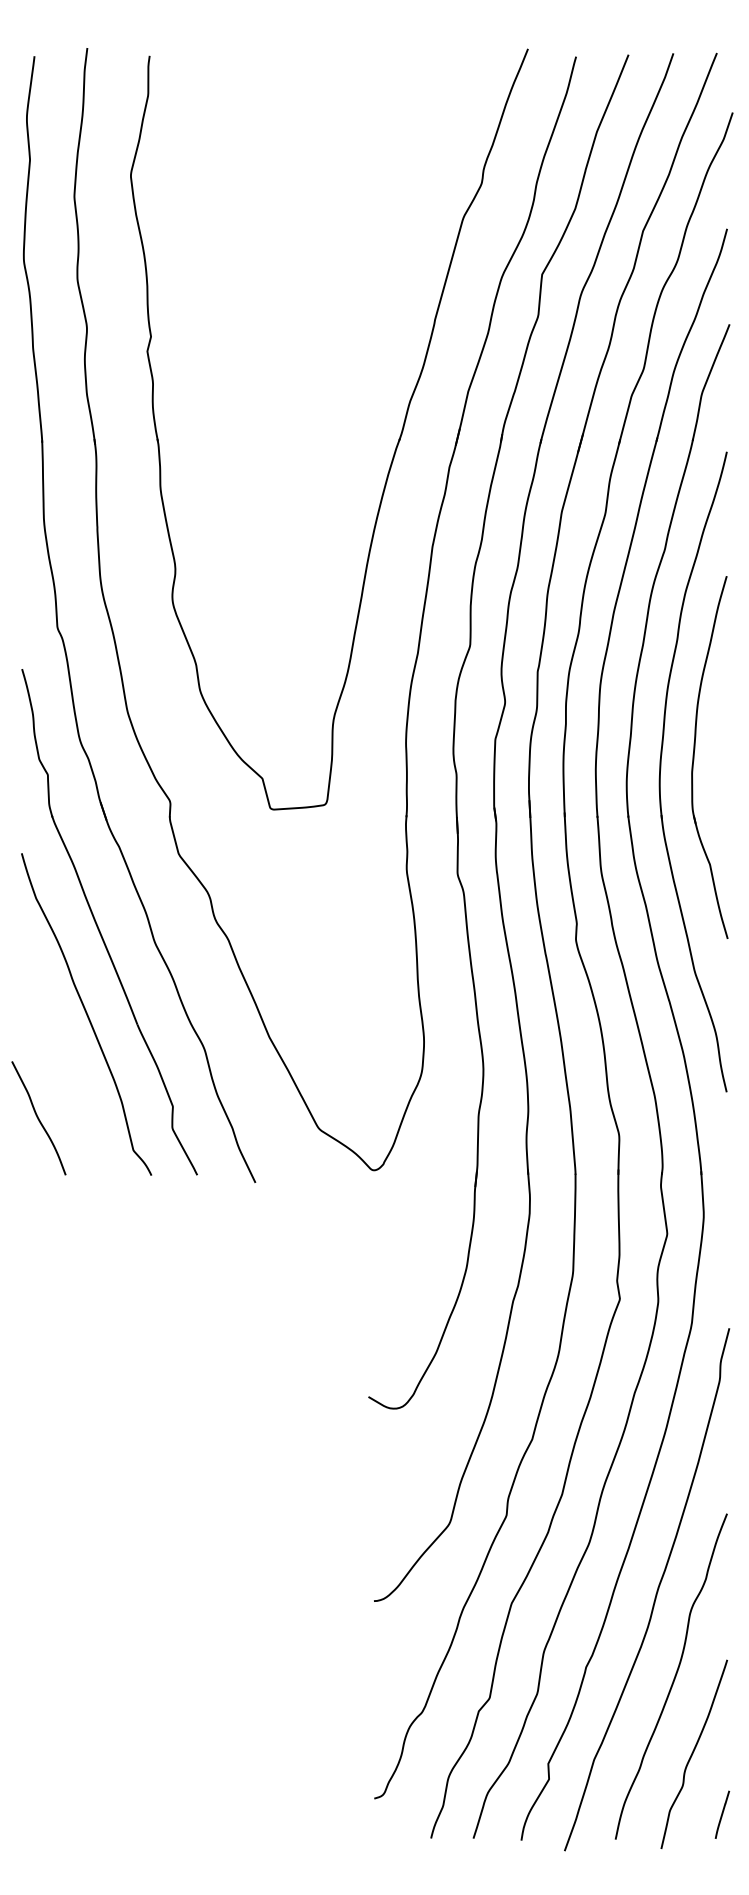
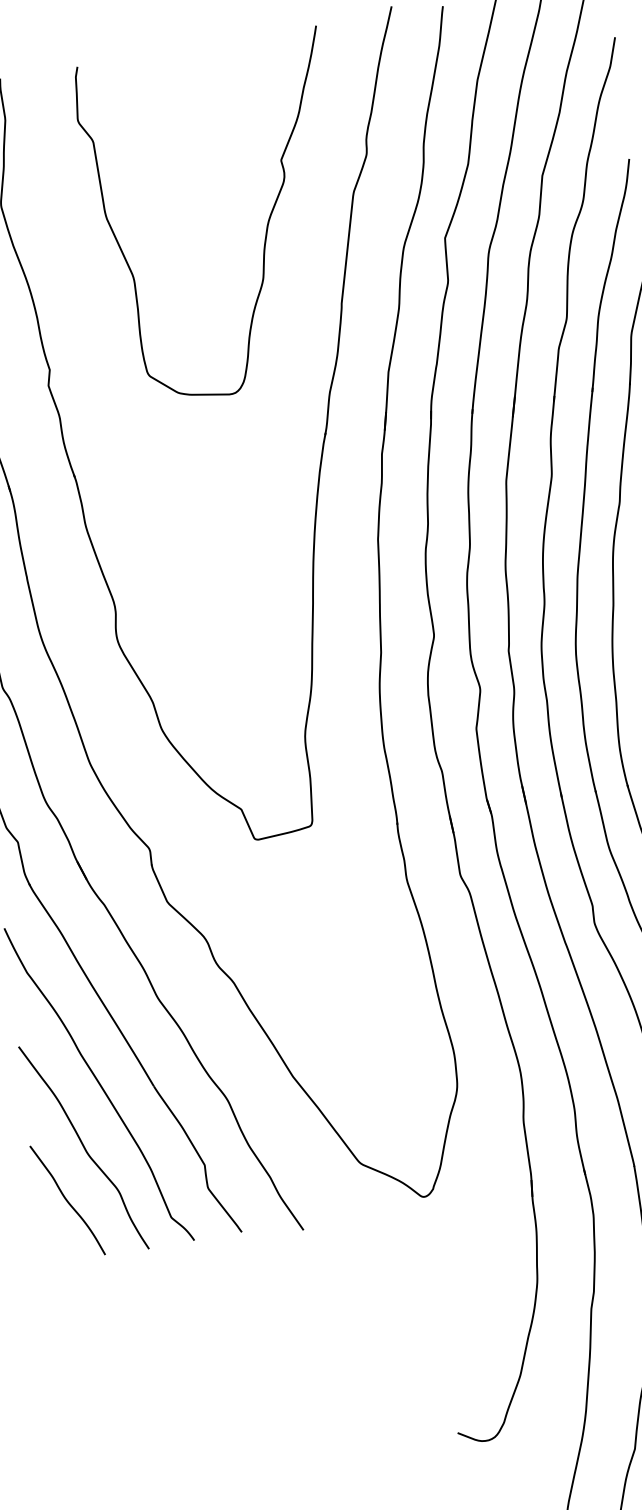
curve: (376, 235) -> (266, 226), added
curve: (62, 1071) -> (84, 1147), added

